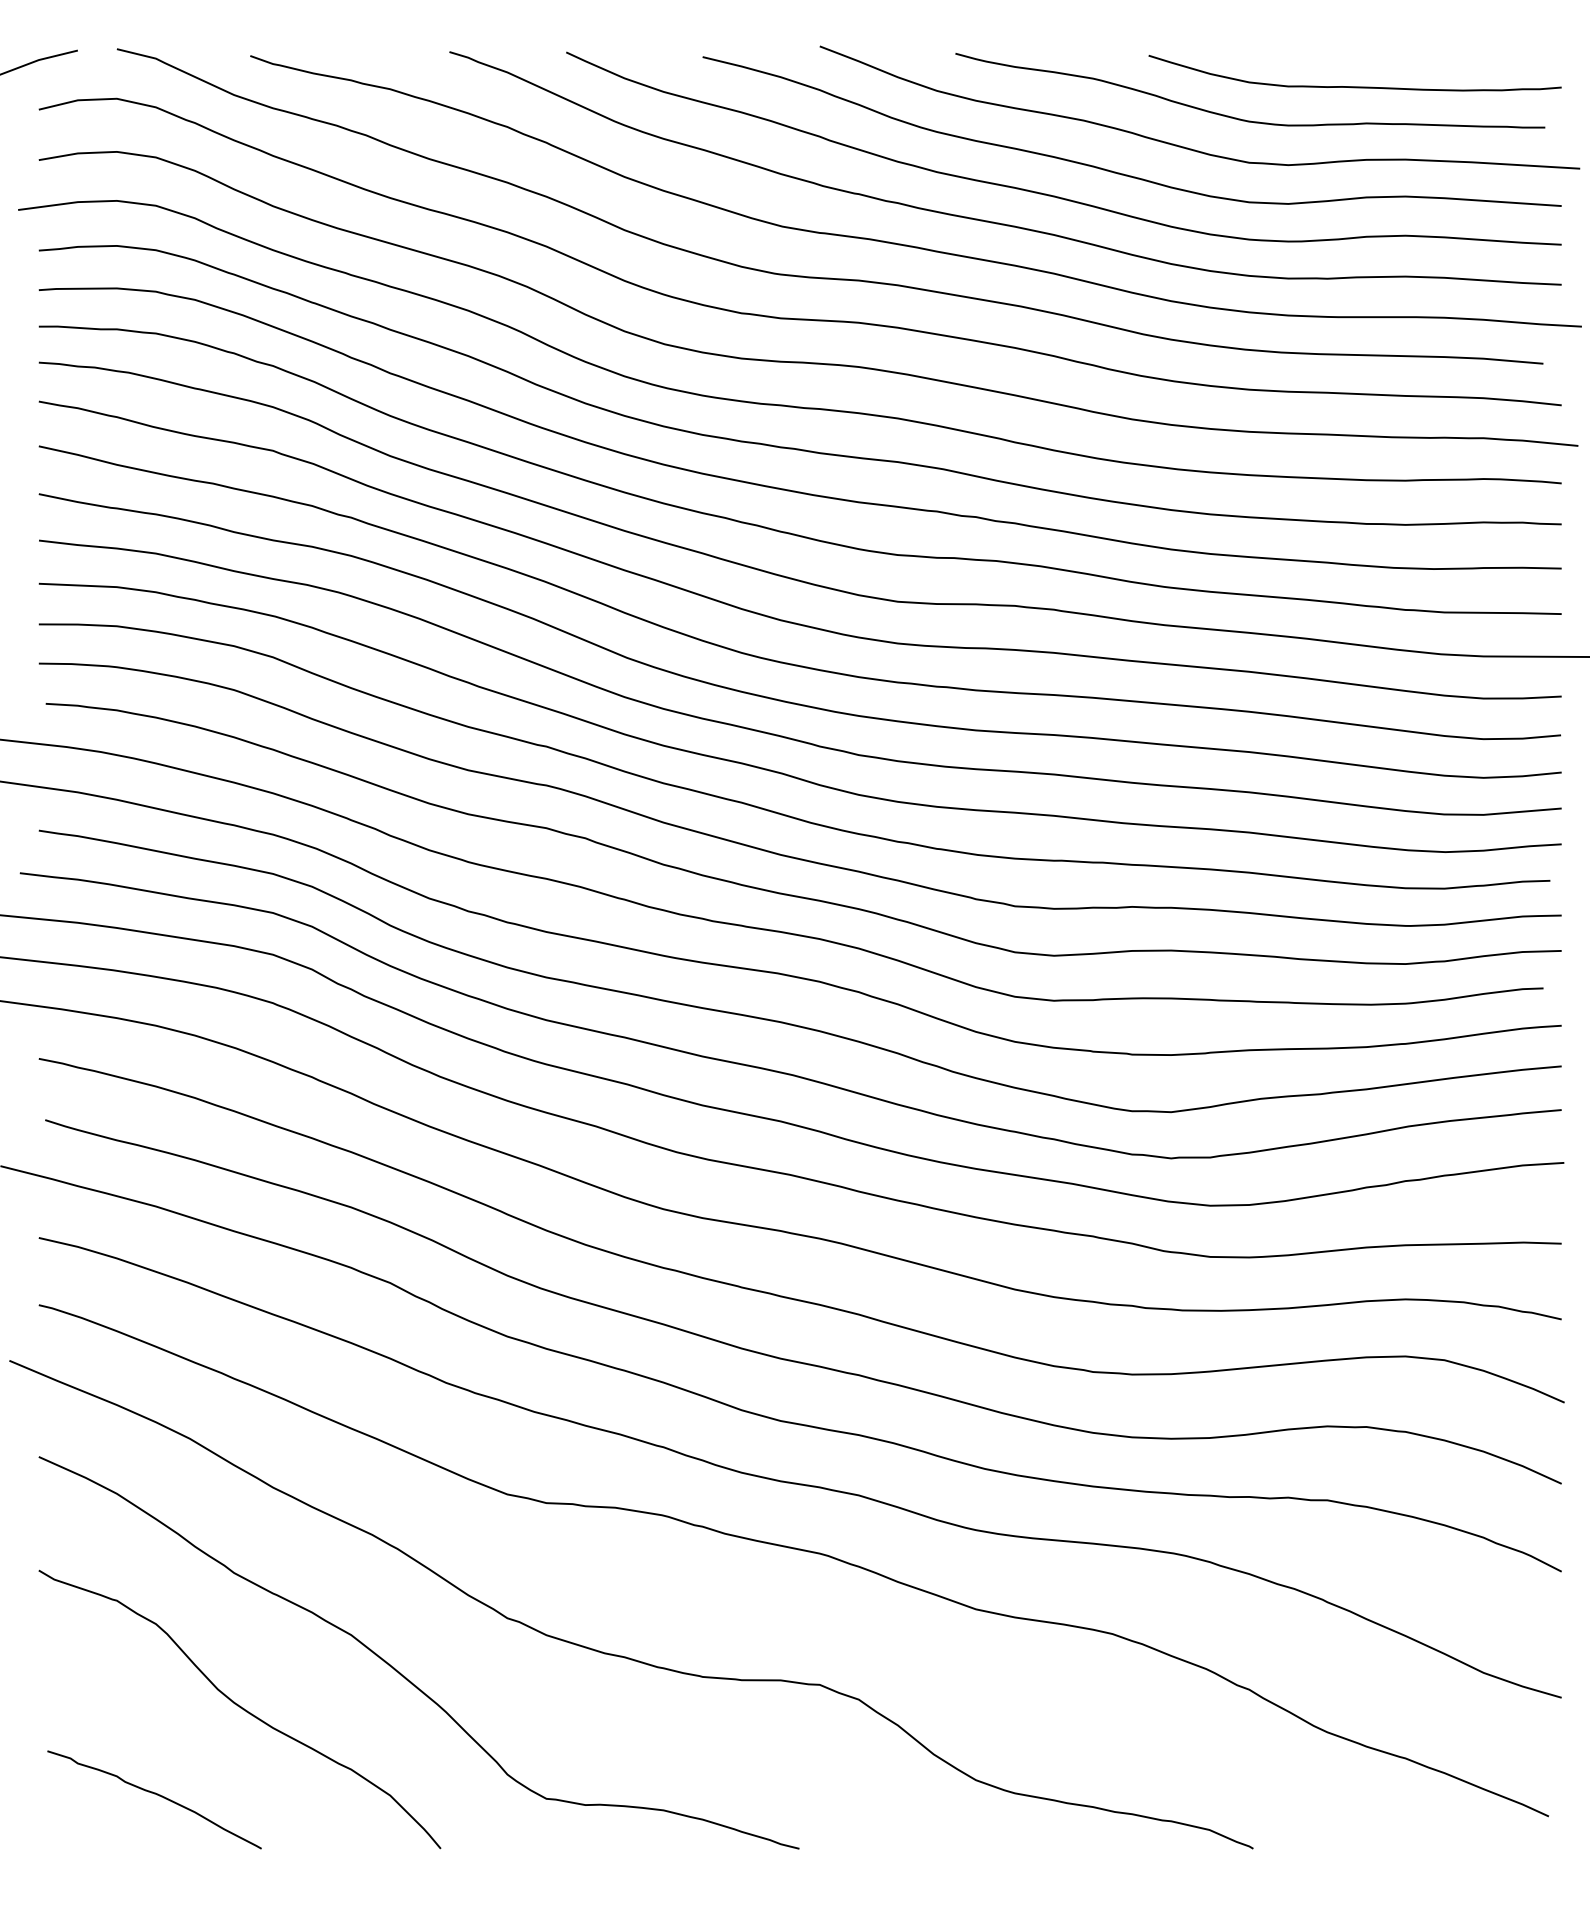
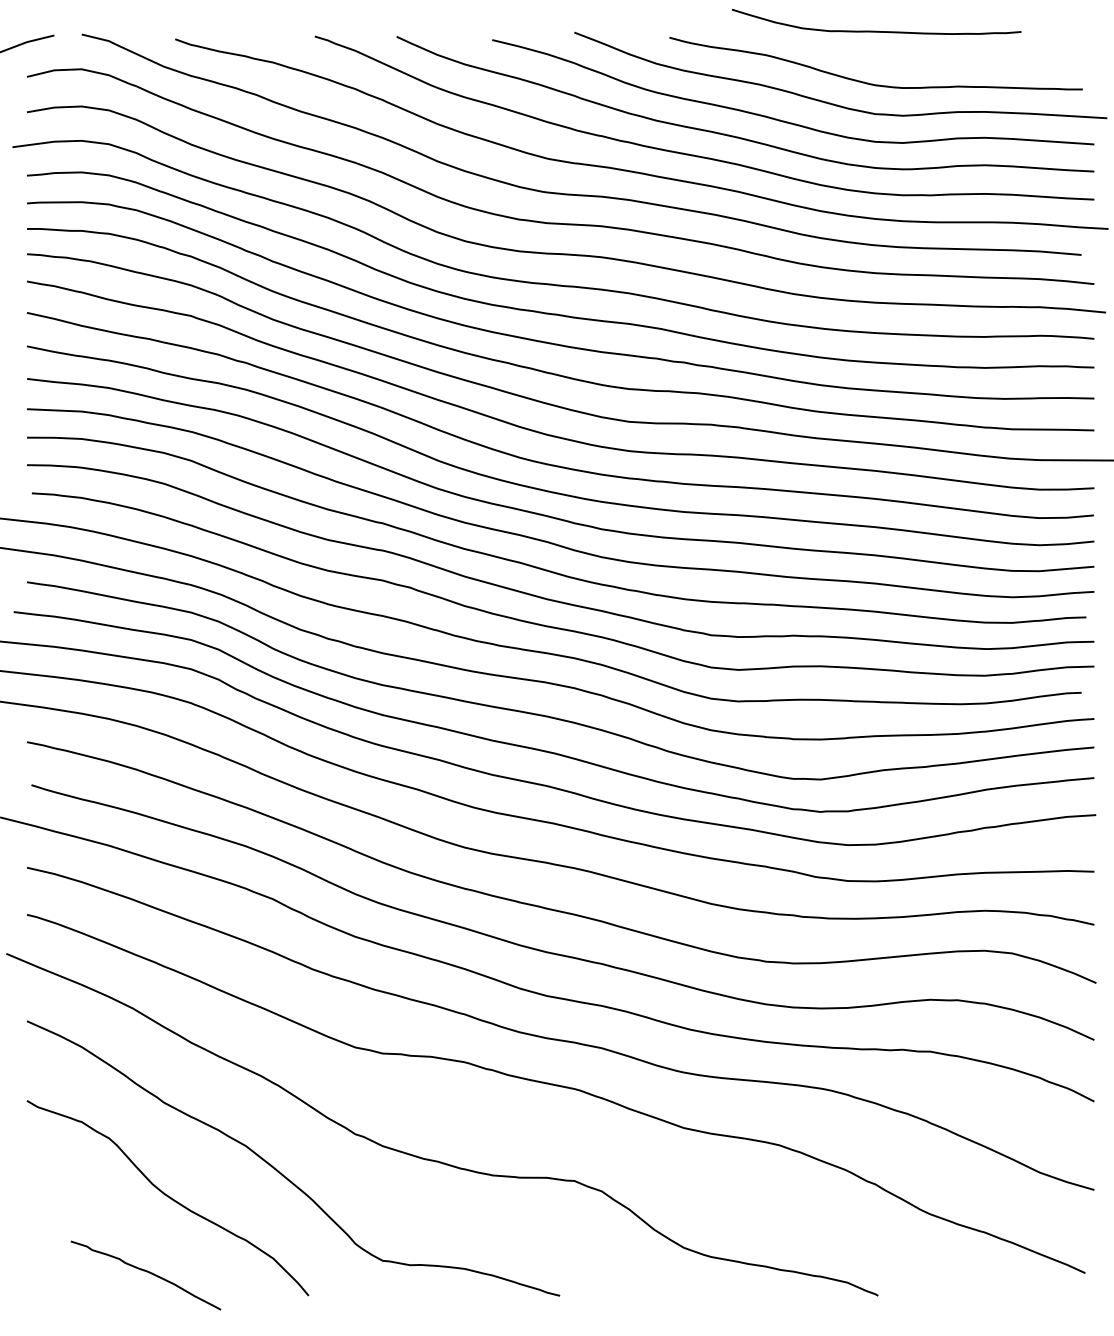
curve: (1354, 86) -> (876, 31), moved
curve: (154, 1794) -> (145, 1271), moved

